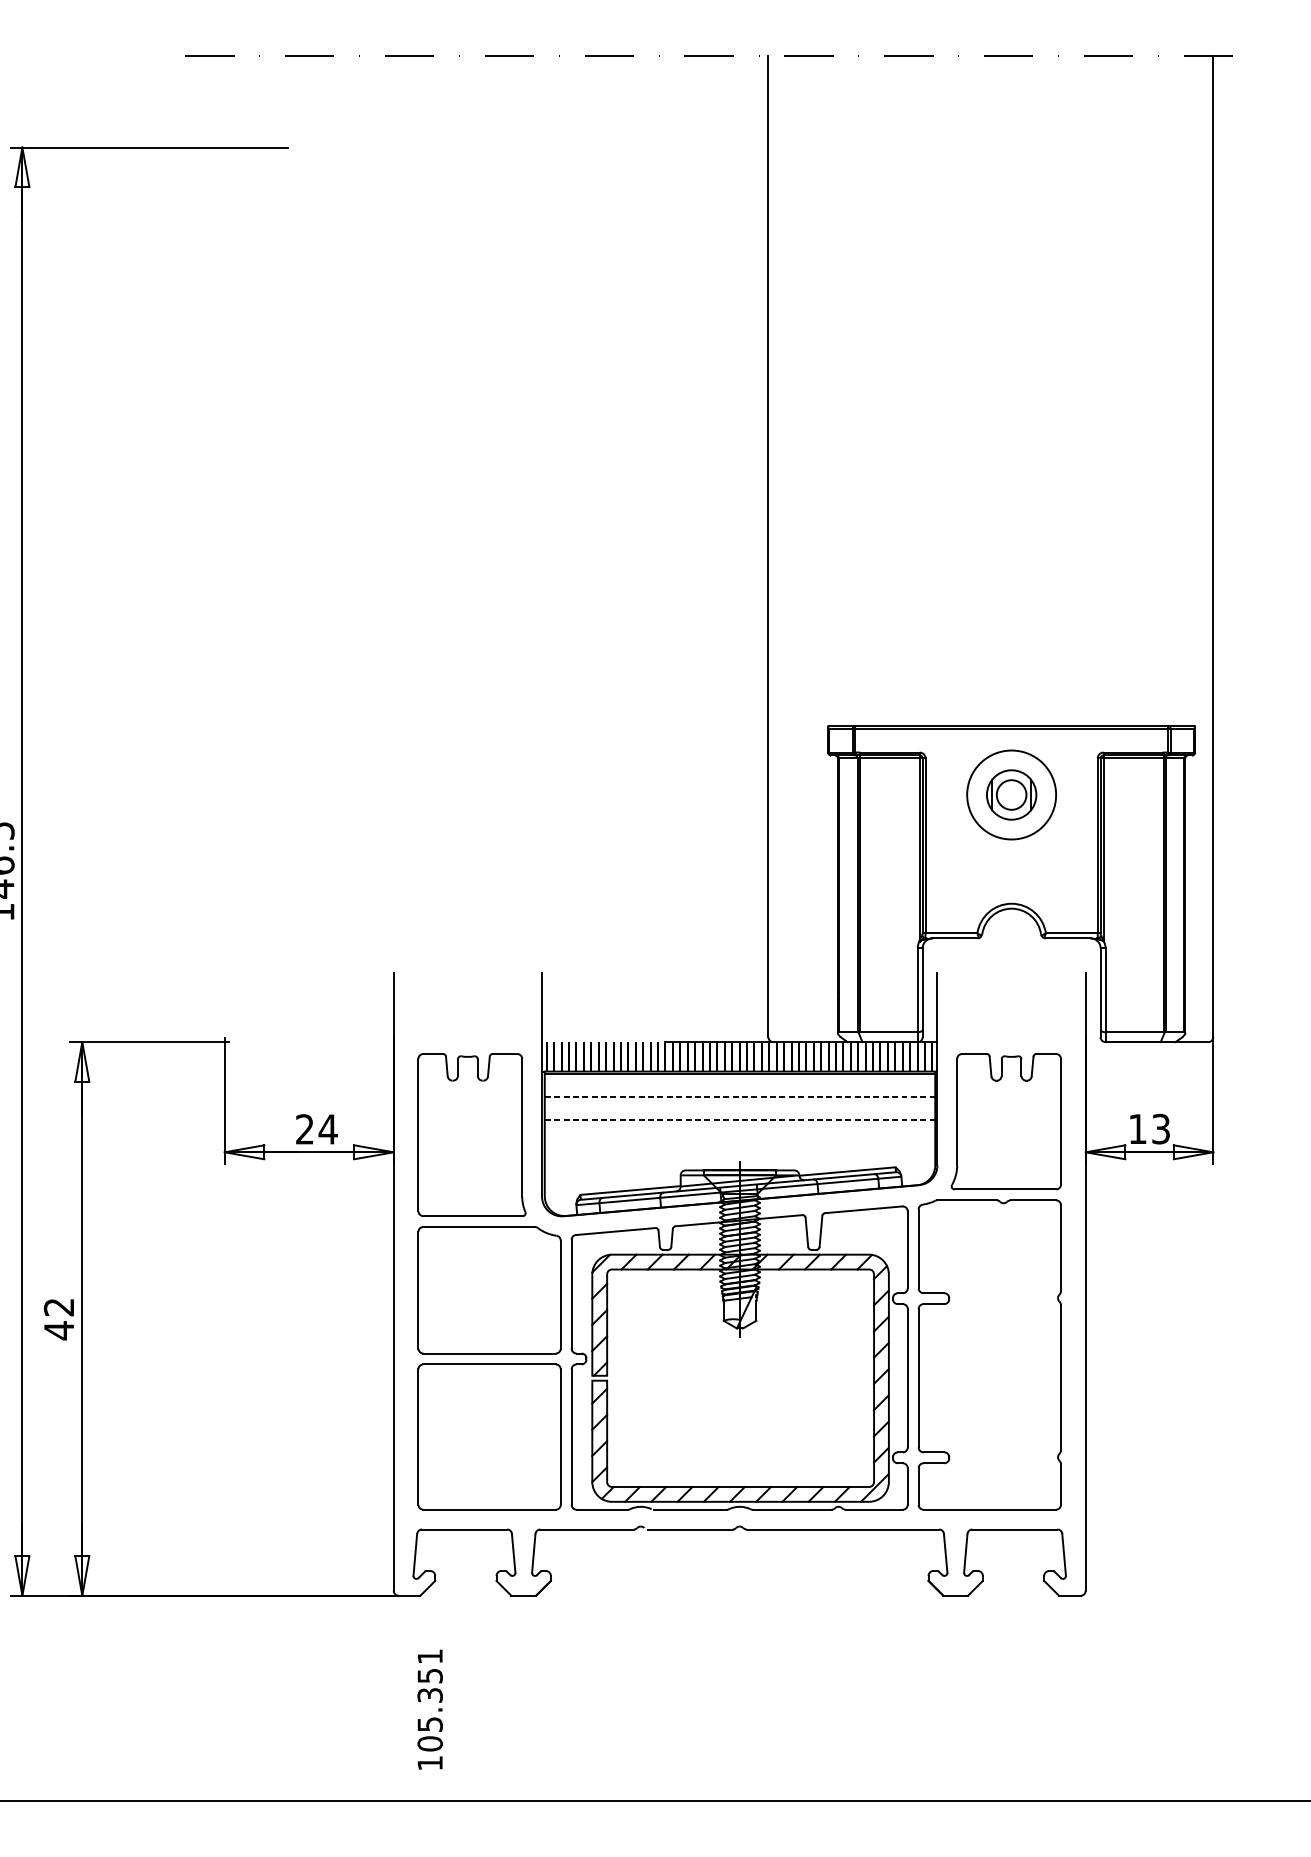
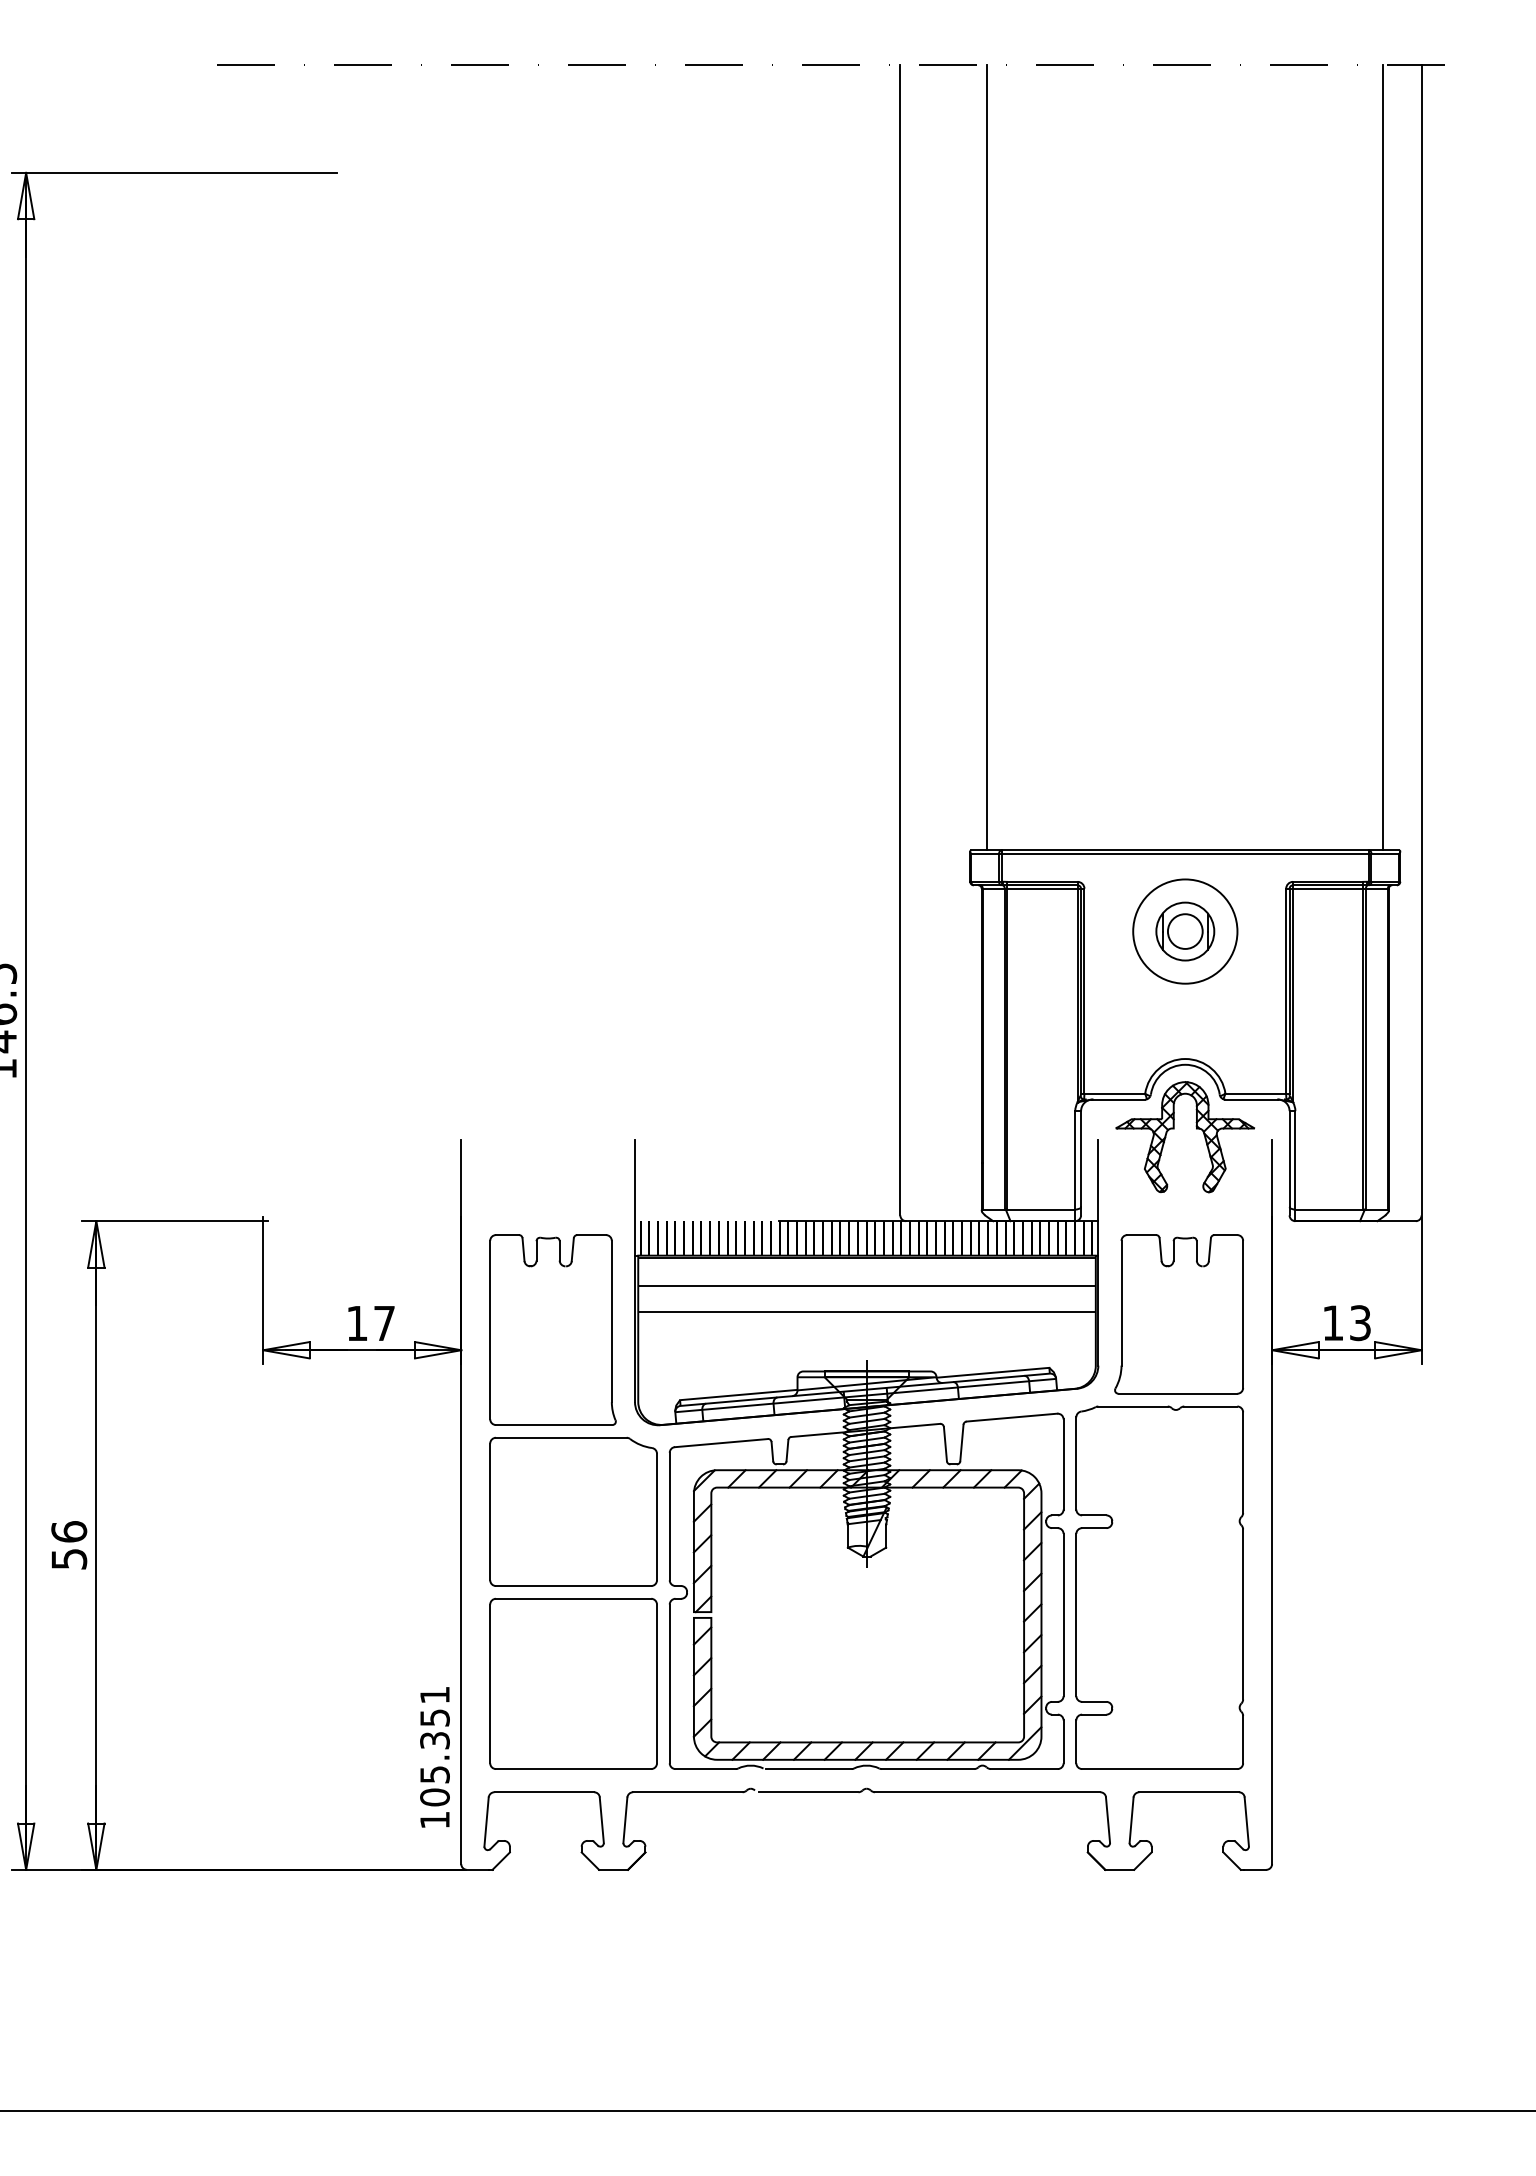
line: (842, 390) -> (987, 457), added
line: (1180, 390) -> (1383, 457), added
part: (1002, 963) -> (1174, 1129), added
line: (740, 1097) -> (867, 1285), dashed -> solid
line: (740, 1119) -> (867, 1311), dashed -> solid
text: (316, 1128) -> (370, 1322), 24 -> 17
text: (59, 1318) -> (69, 1545), 42 -> 56
text: (429, 1709) -> (434, 1757), moved

